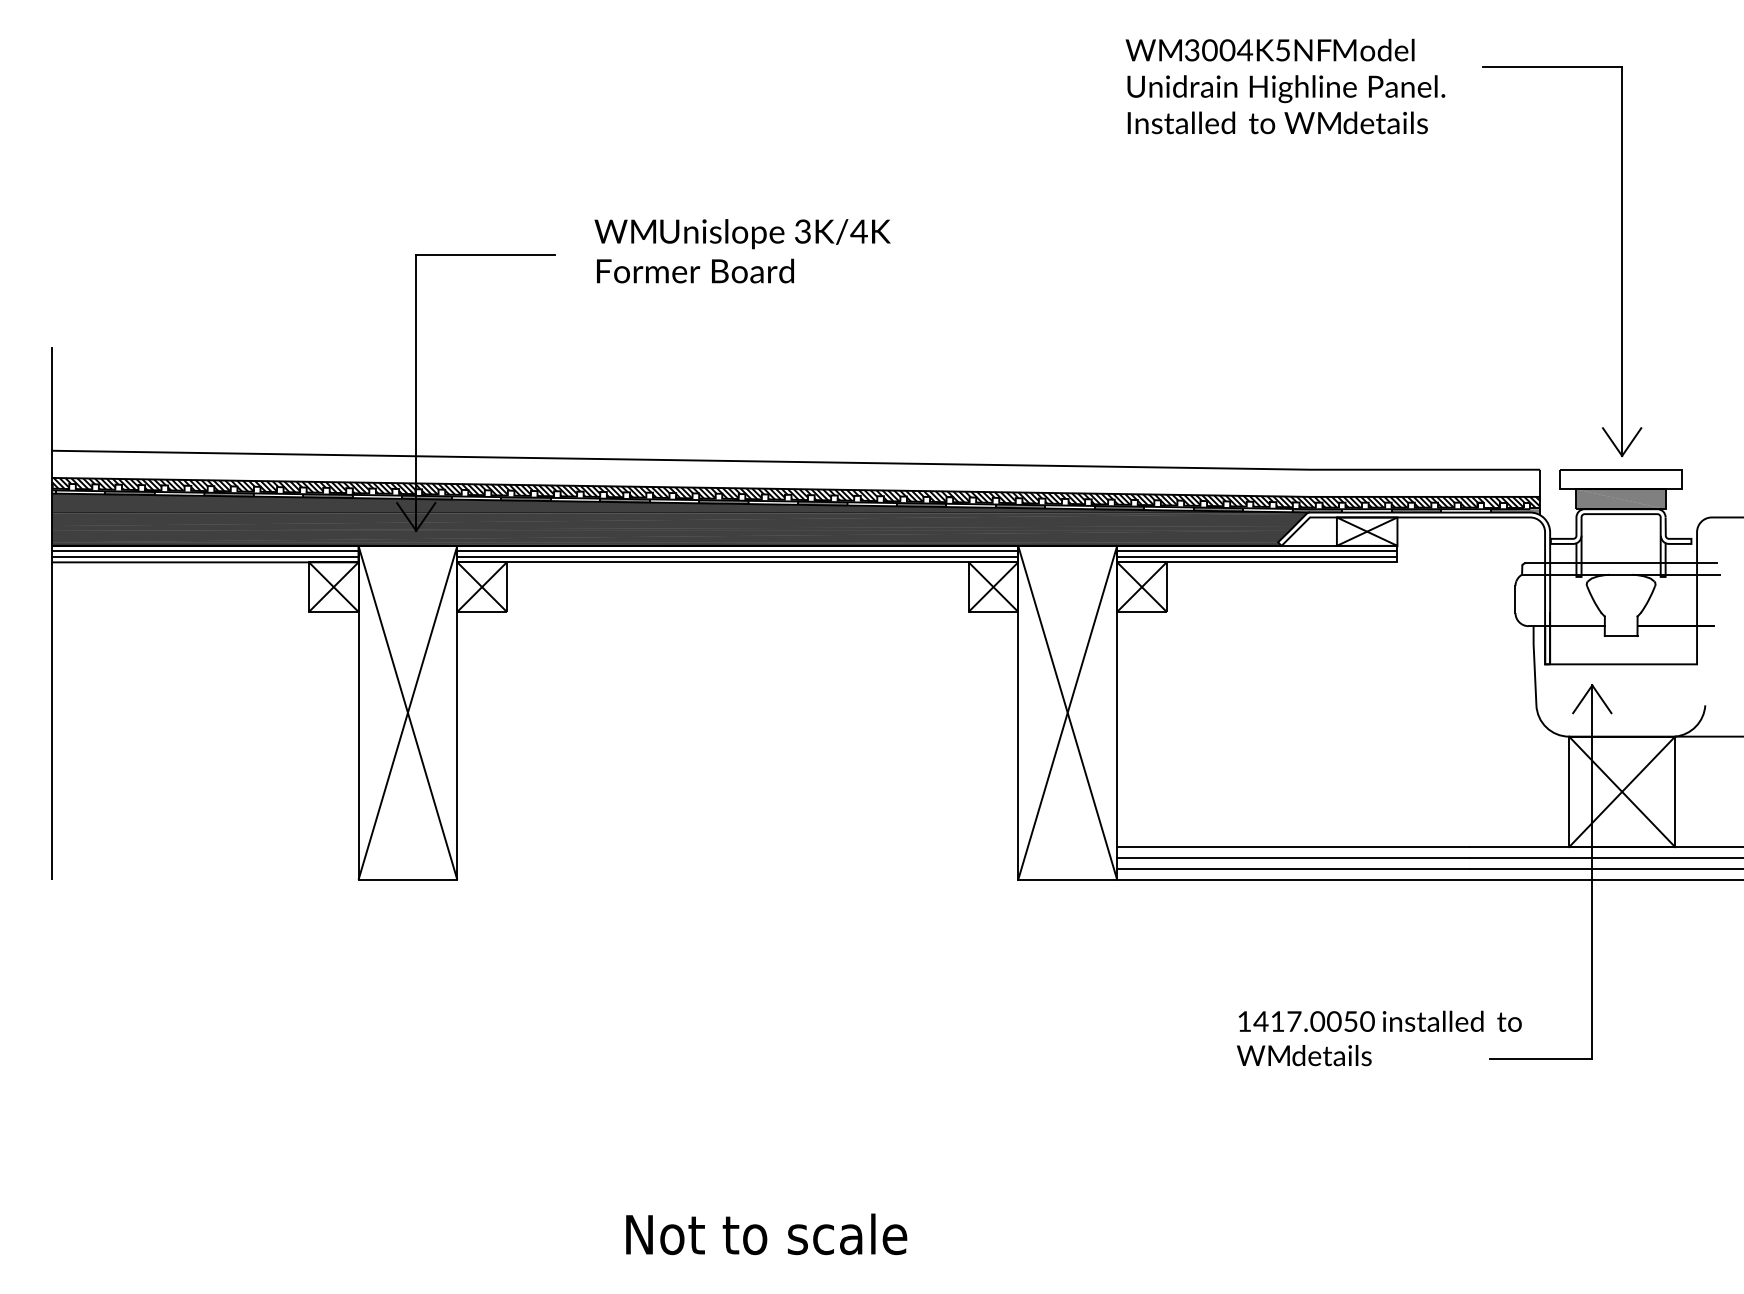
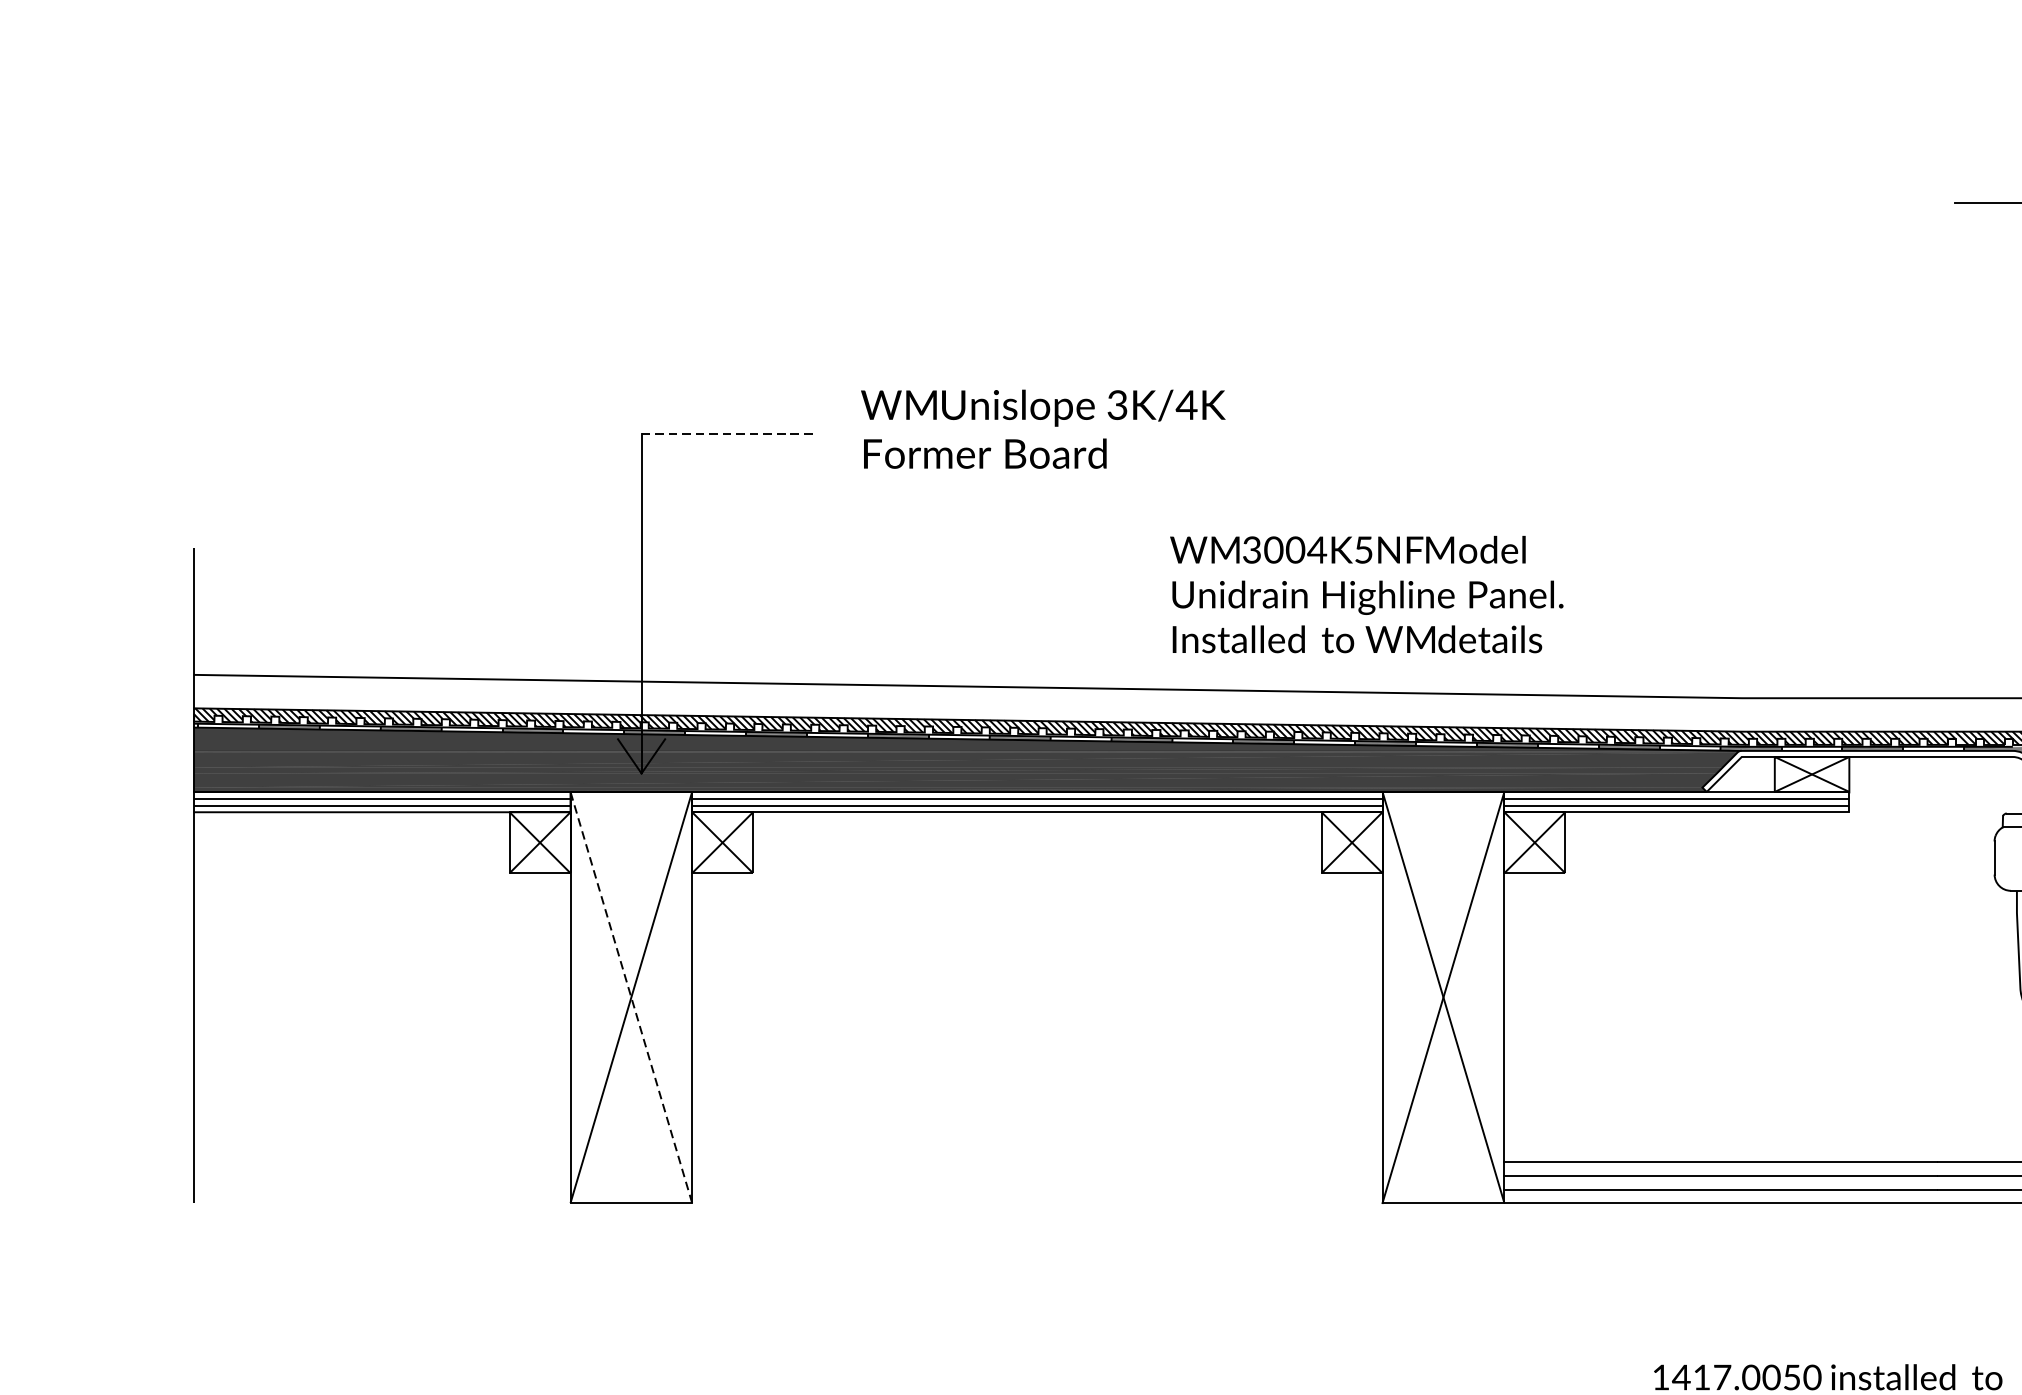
text: (1285, 86) -> (1366, 594), moved
line: (485, 255) -> (726, 434), solid -> dashed
line: (407, 712) -> (630, 997), solid -> dashed

